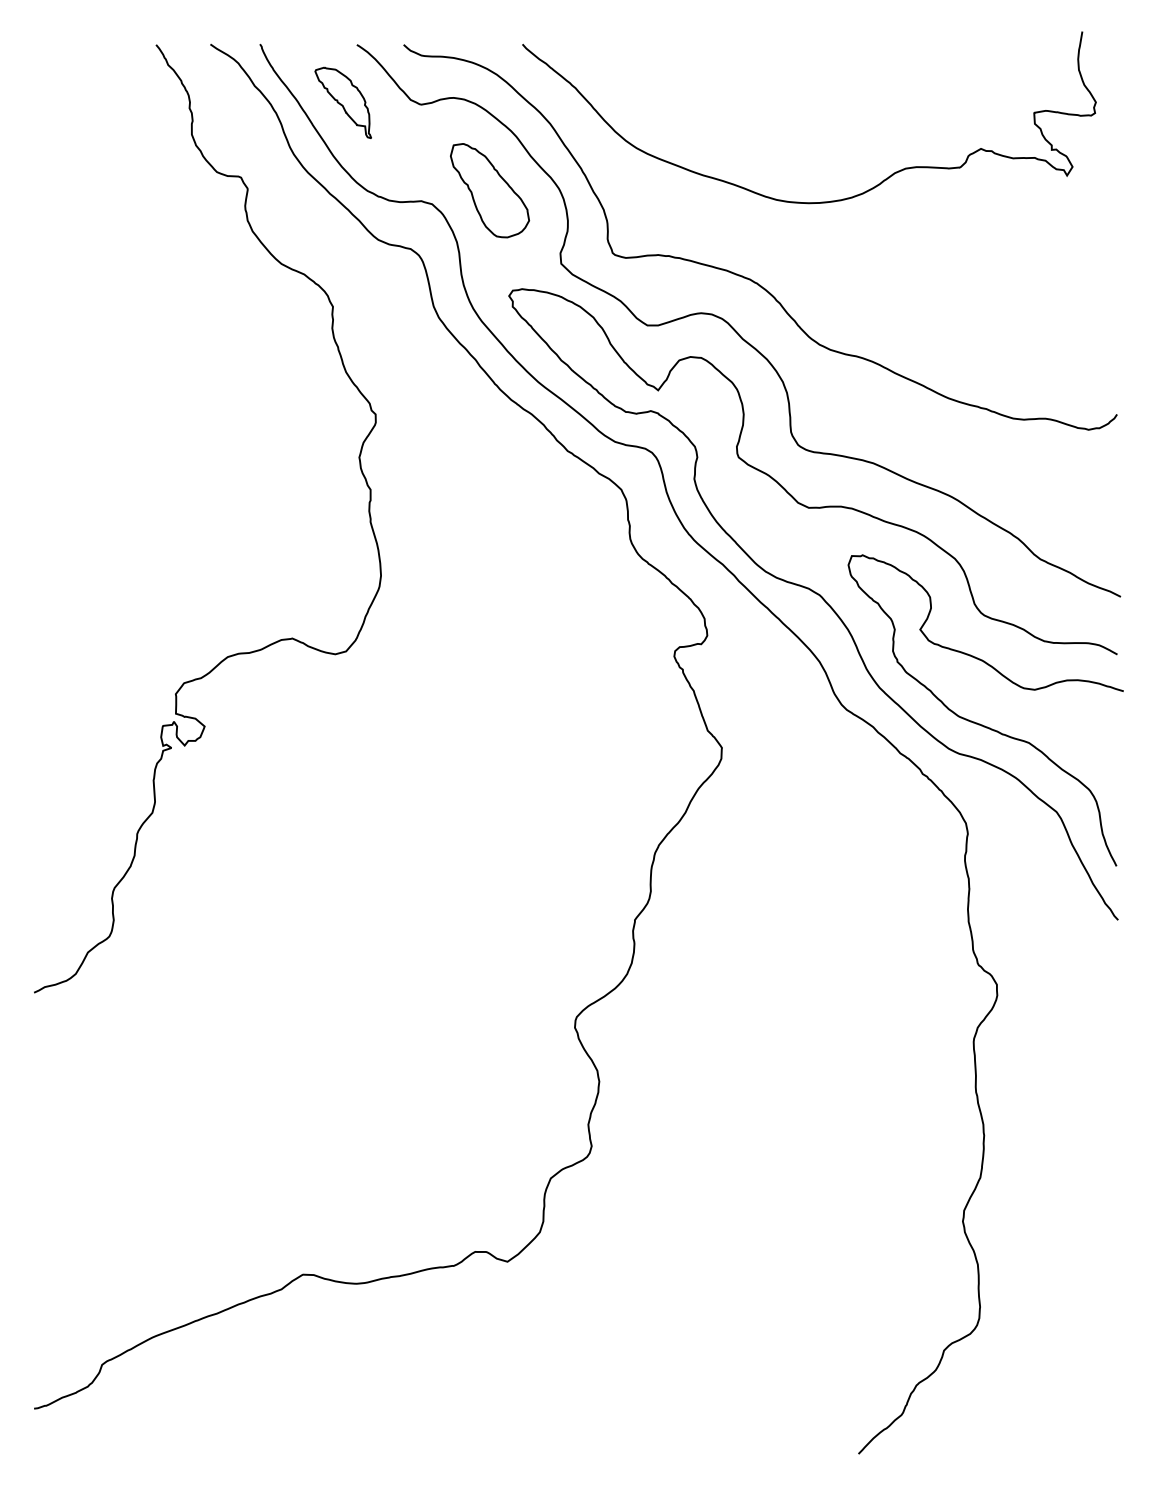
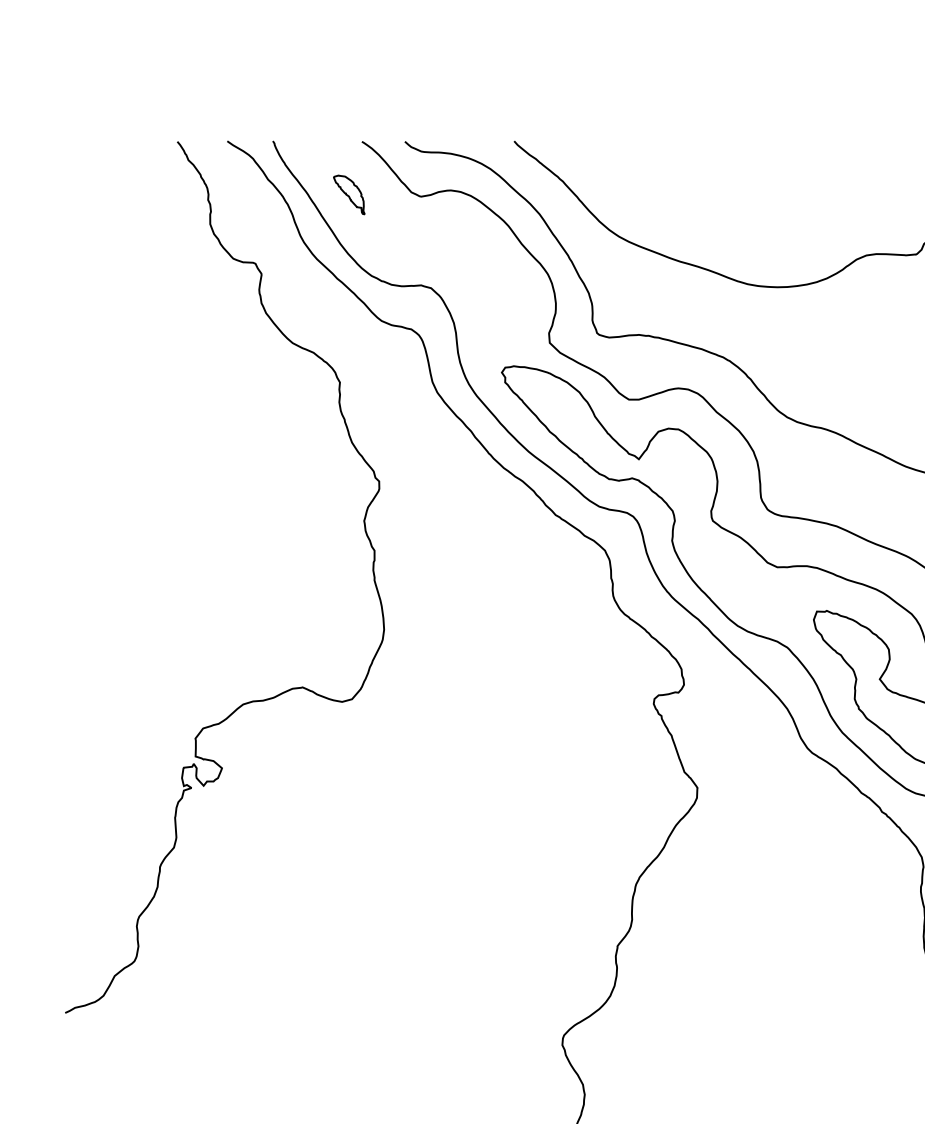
part: (342, 102) -> (348, 194), size x0.6
part: (490, 190) -> (484, 275), removed

